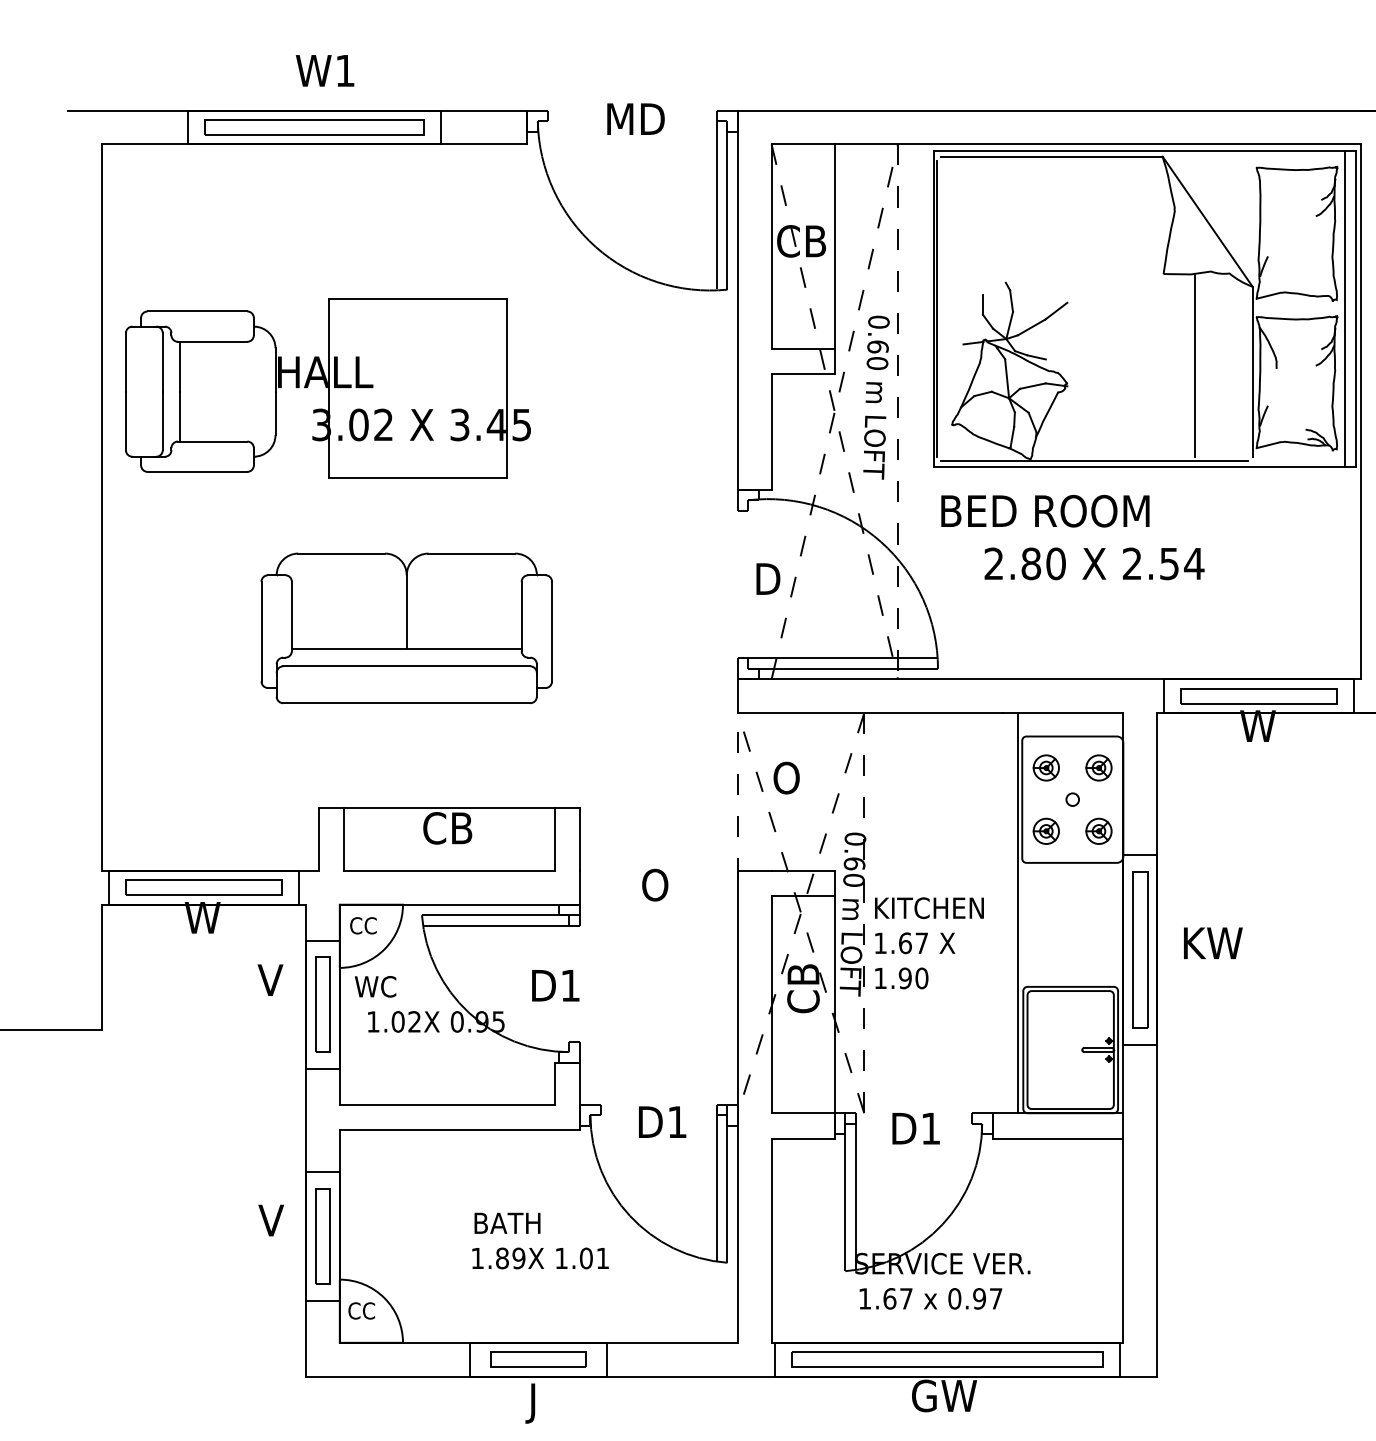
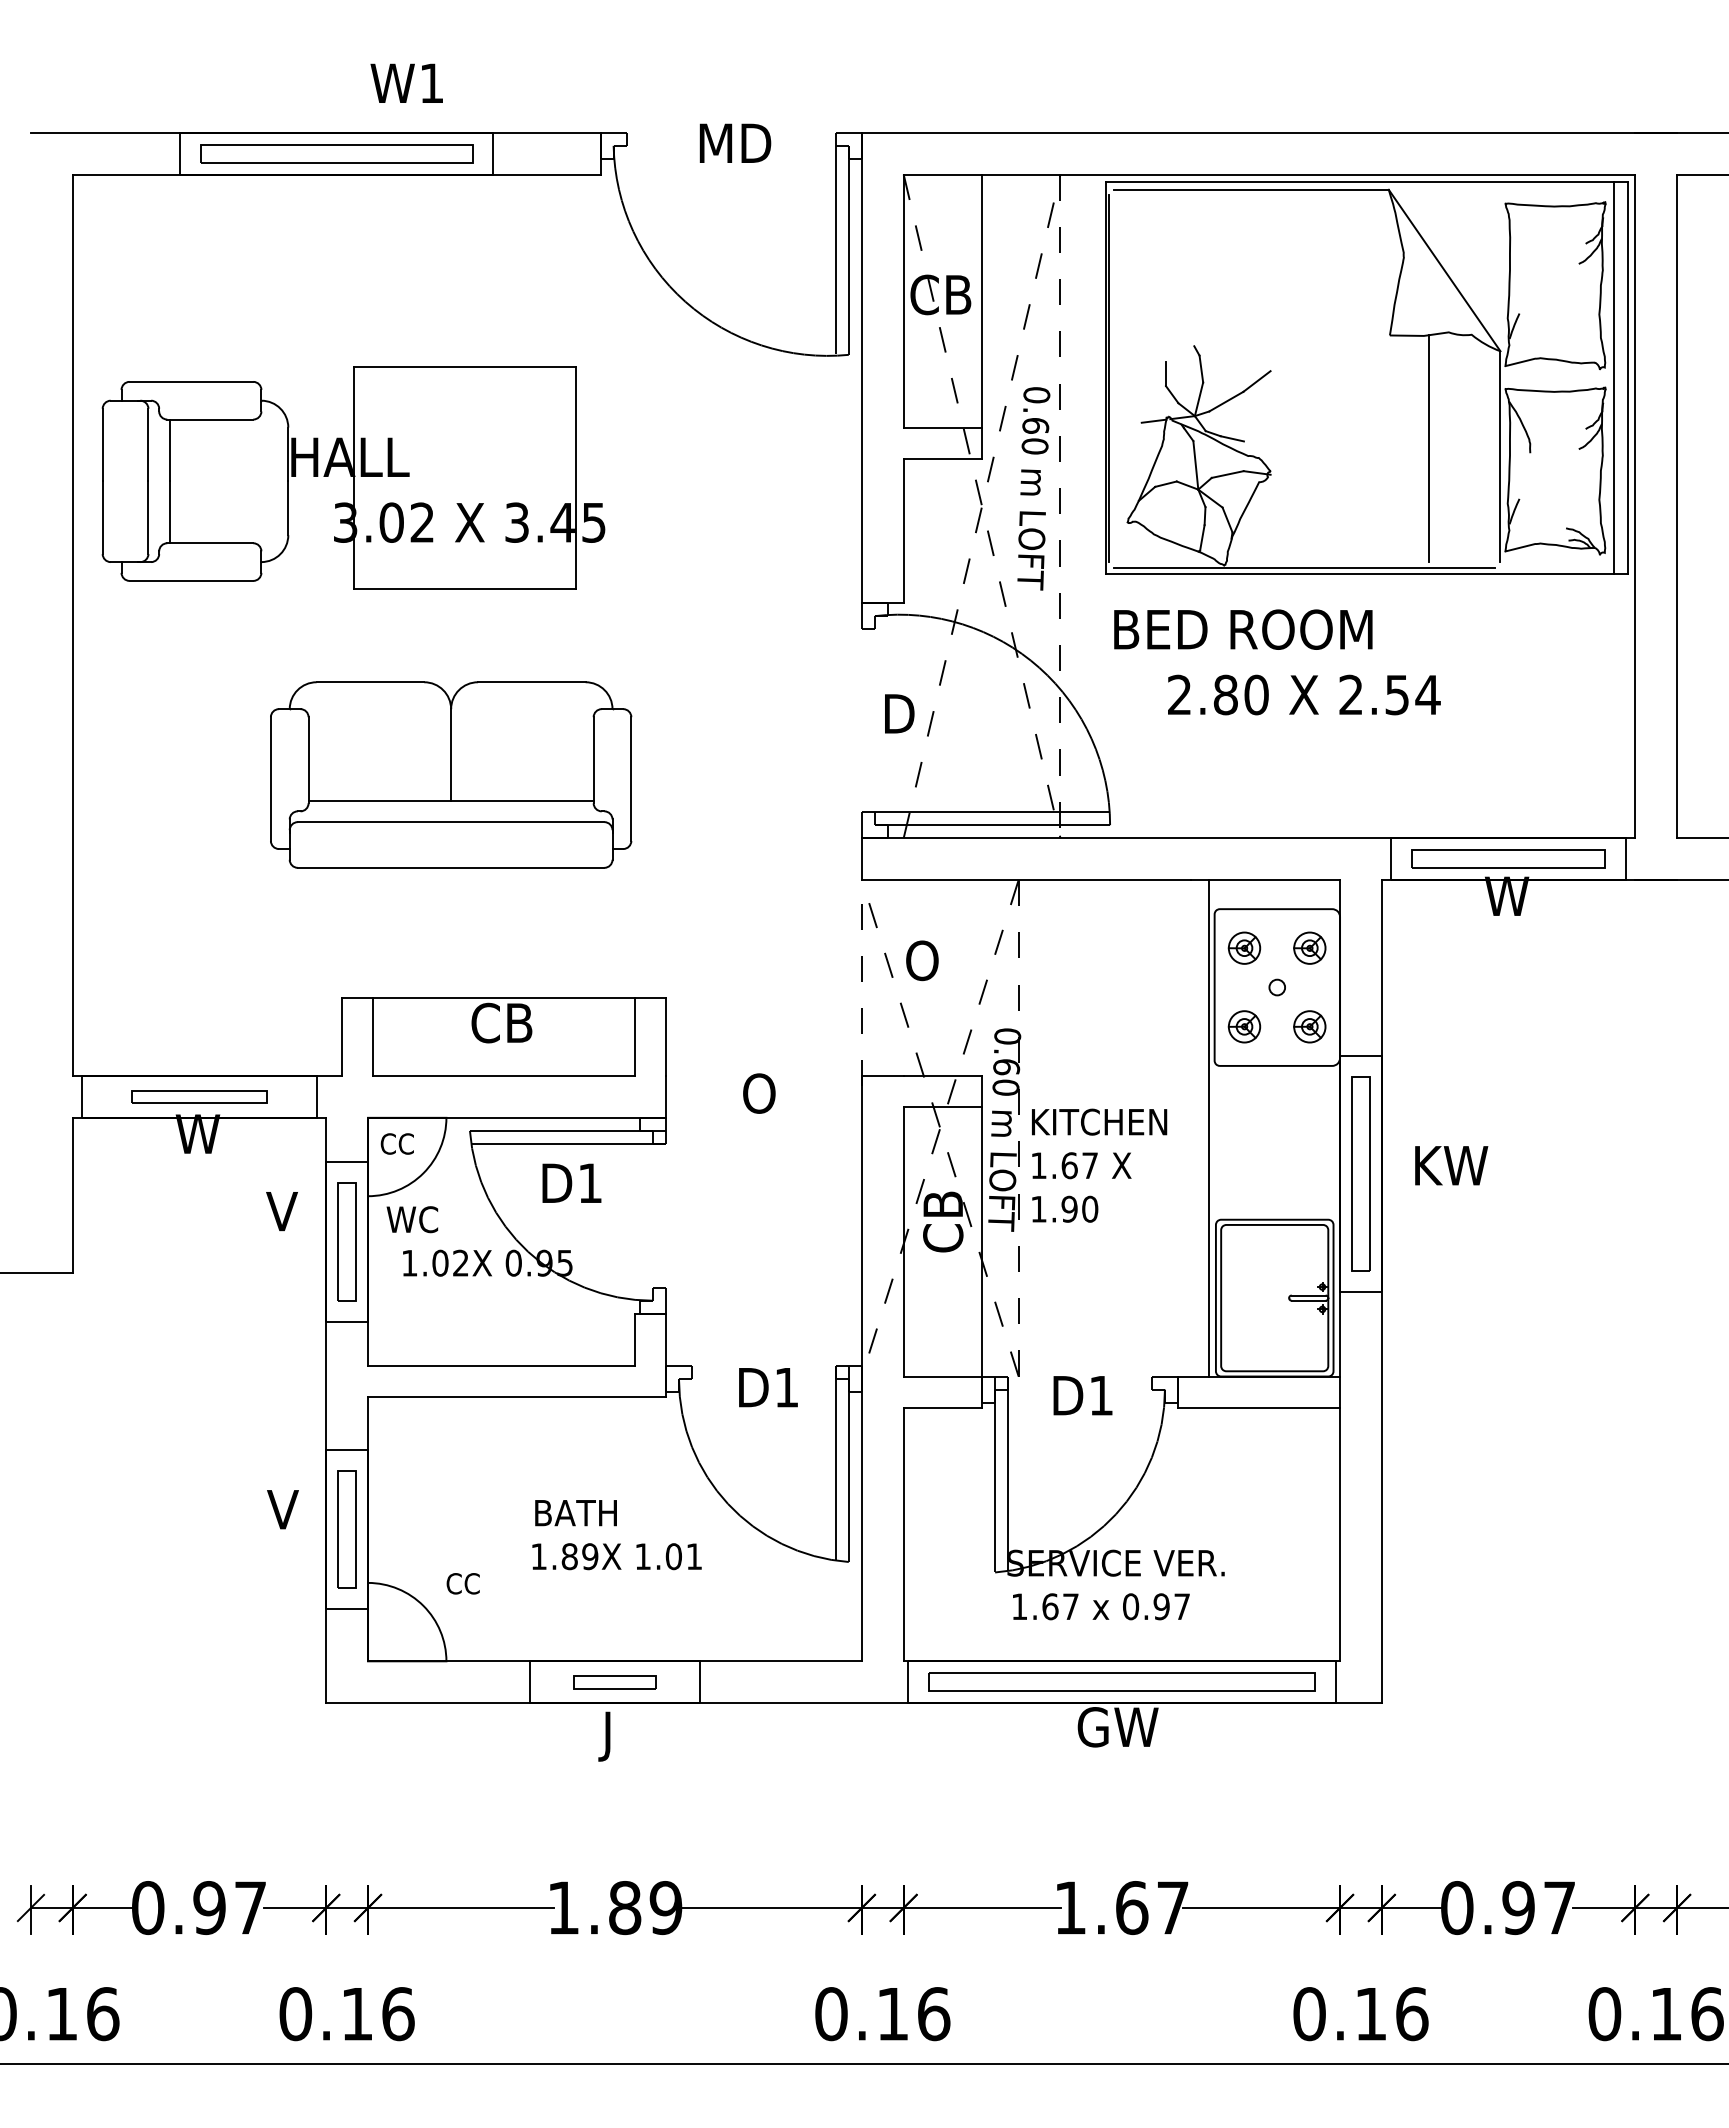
text: (324, 70) -> (406, 82), moved
part: (203, 887) -> (199, 1096), size x0.7
text: (555, 985) -> (571, 1182), moved
text: (361, 1310) -> (462, 1583), moved
part: (538, 1359) -> (614, 1681), size x0.7

